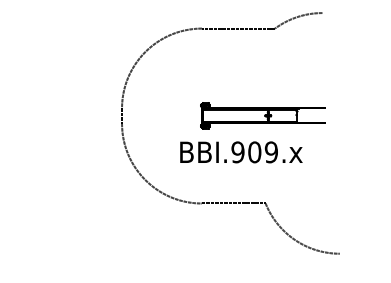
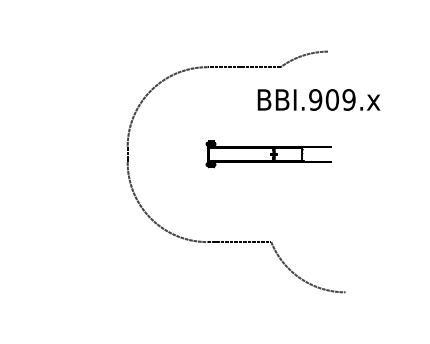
text: (240, 151) -> (318, 99), moved

